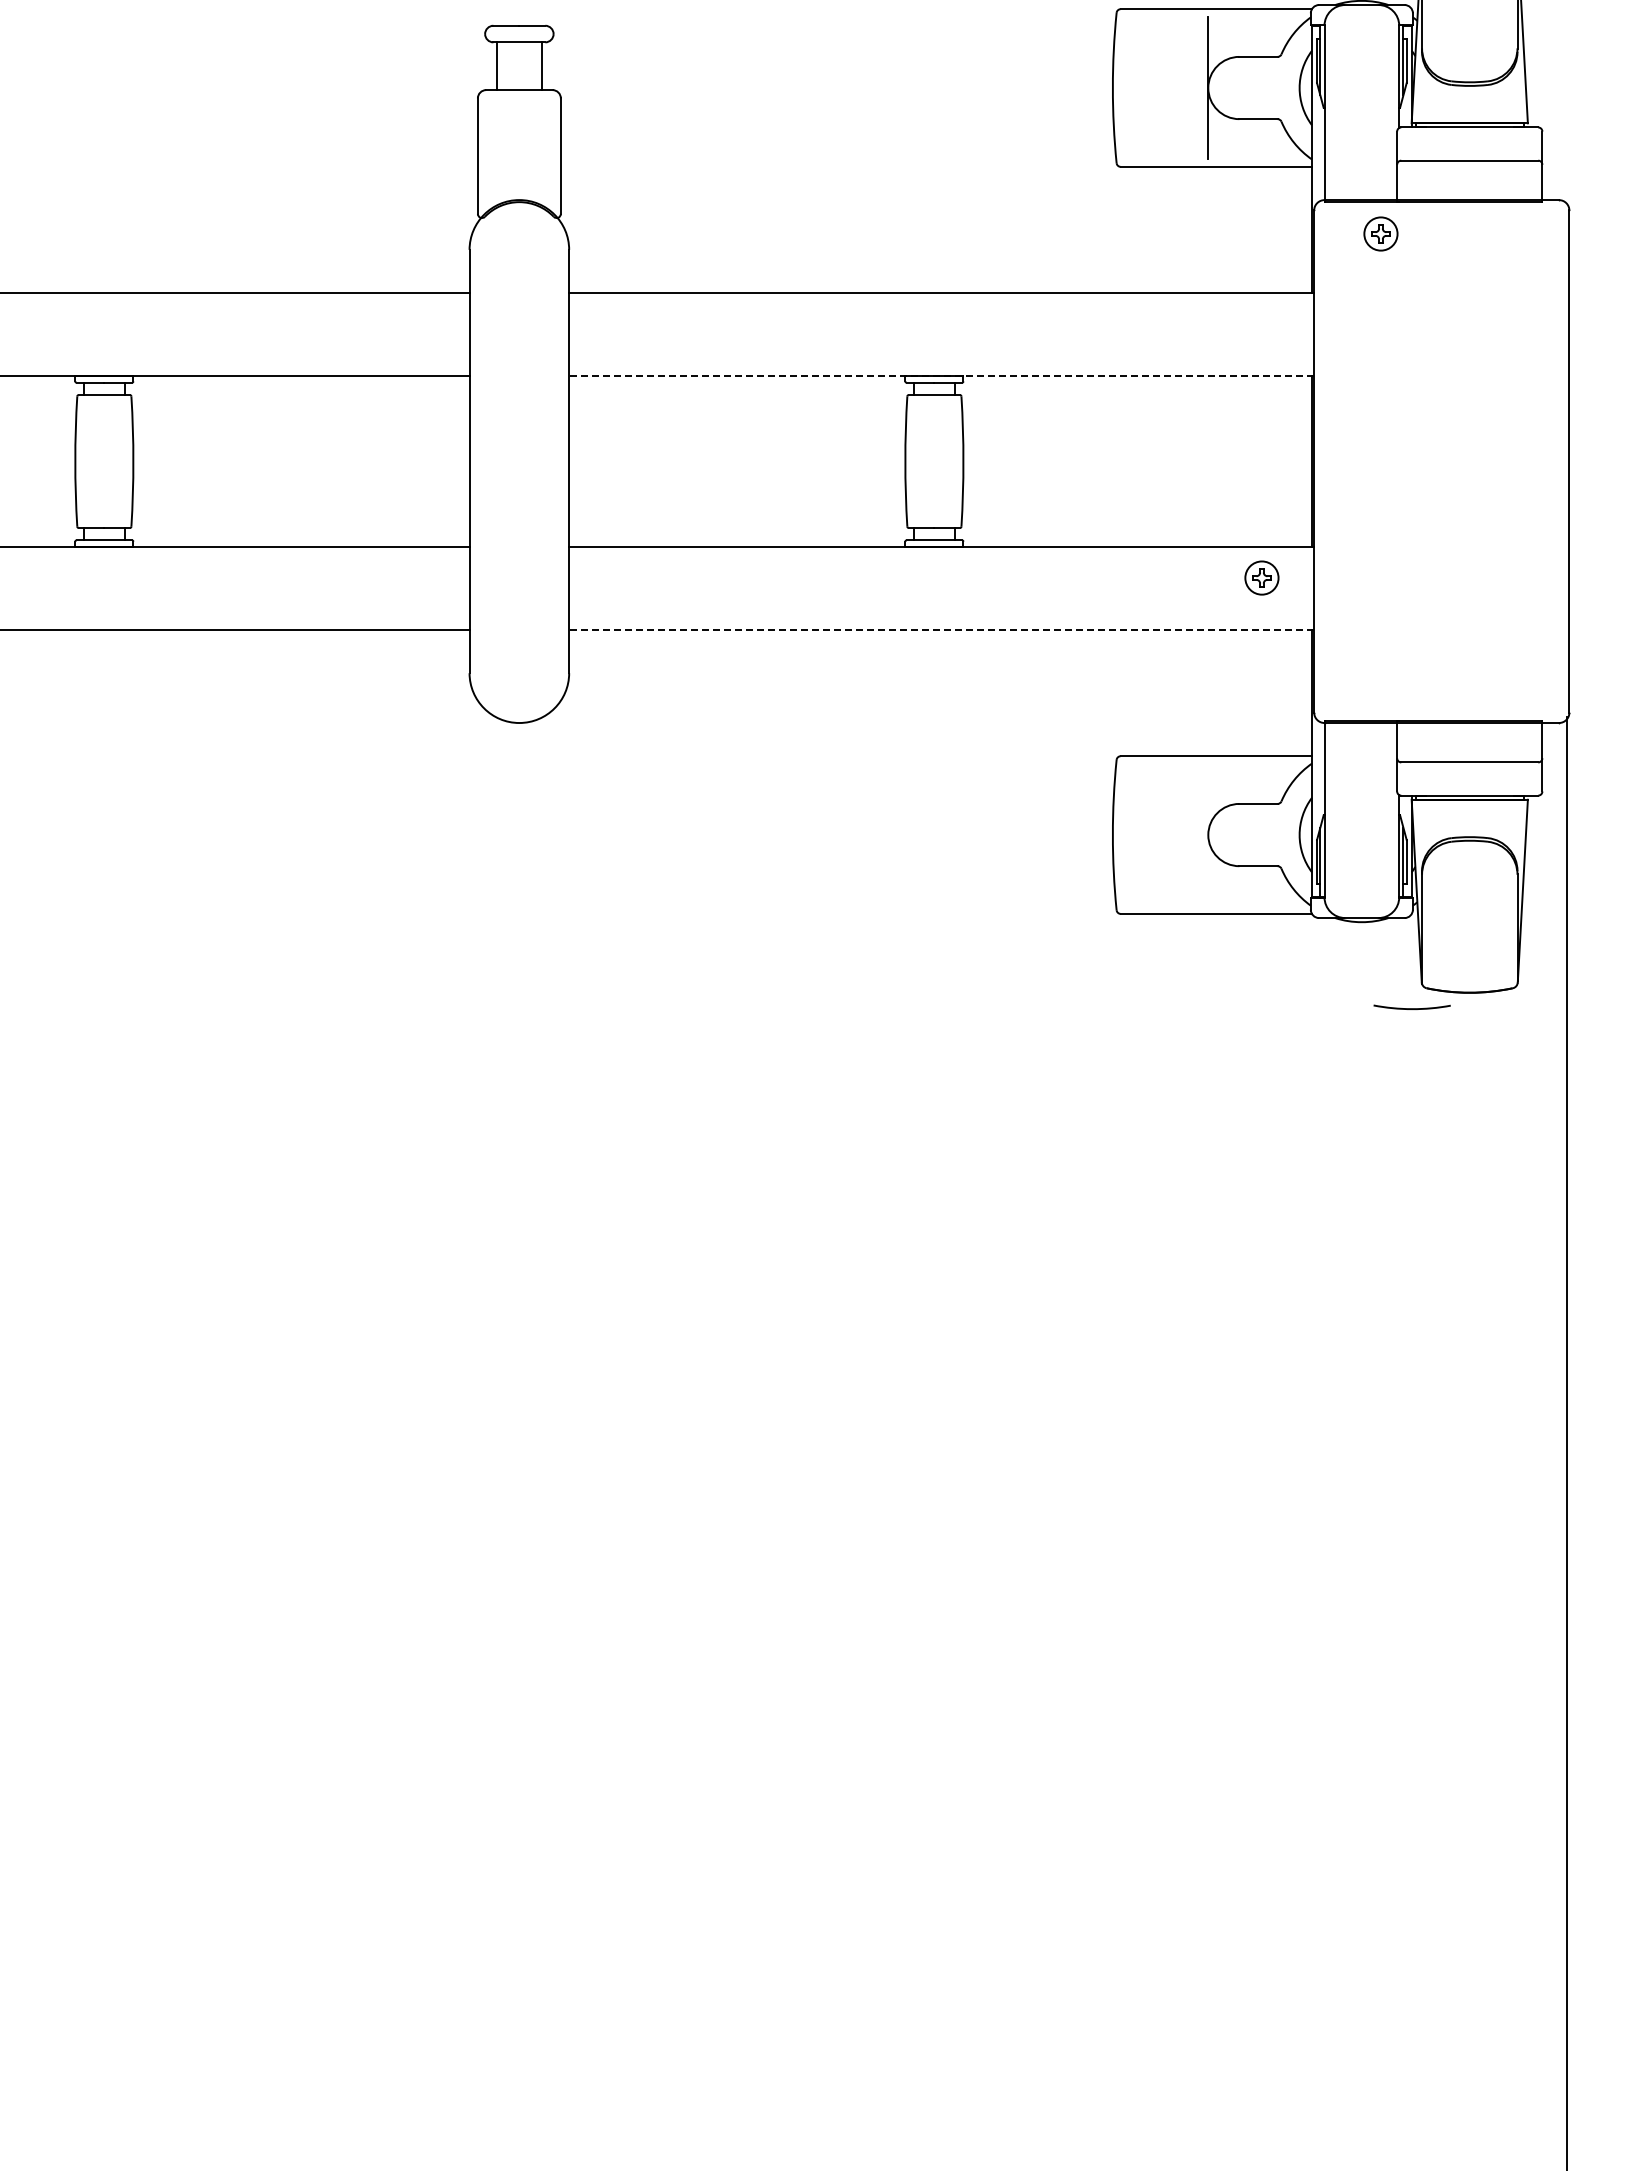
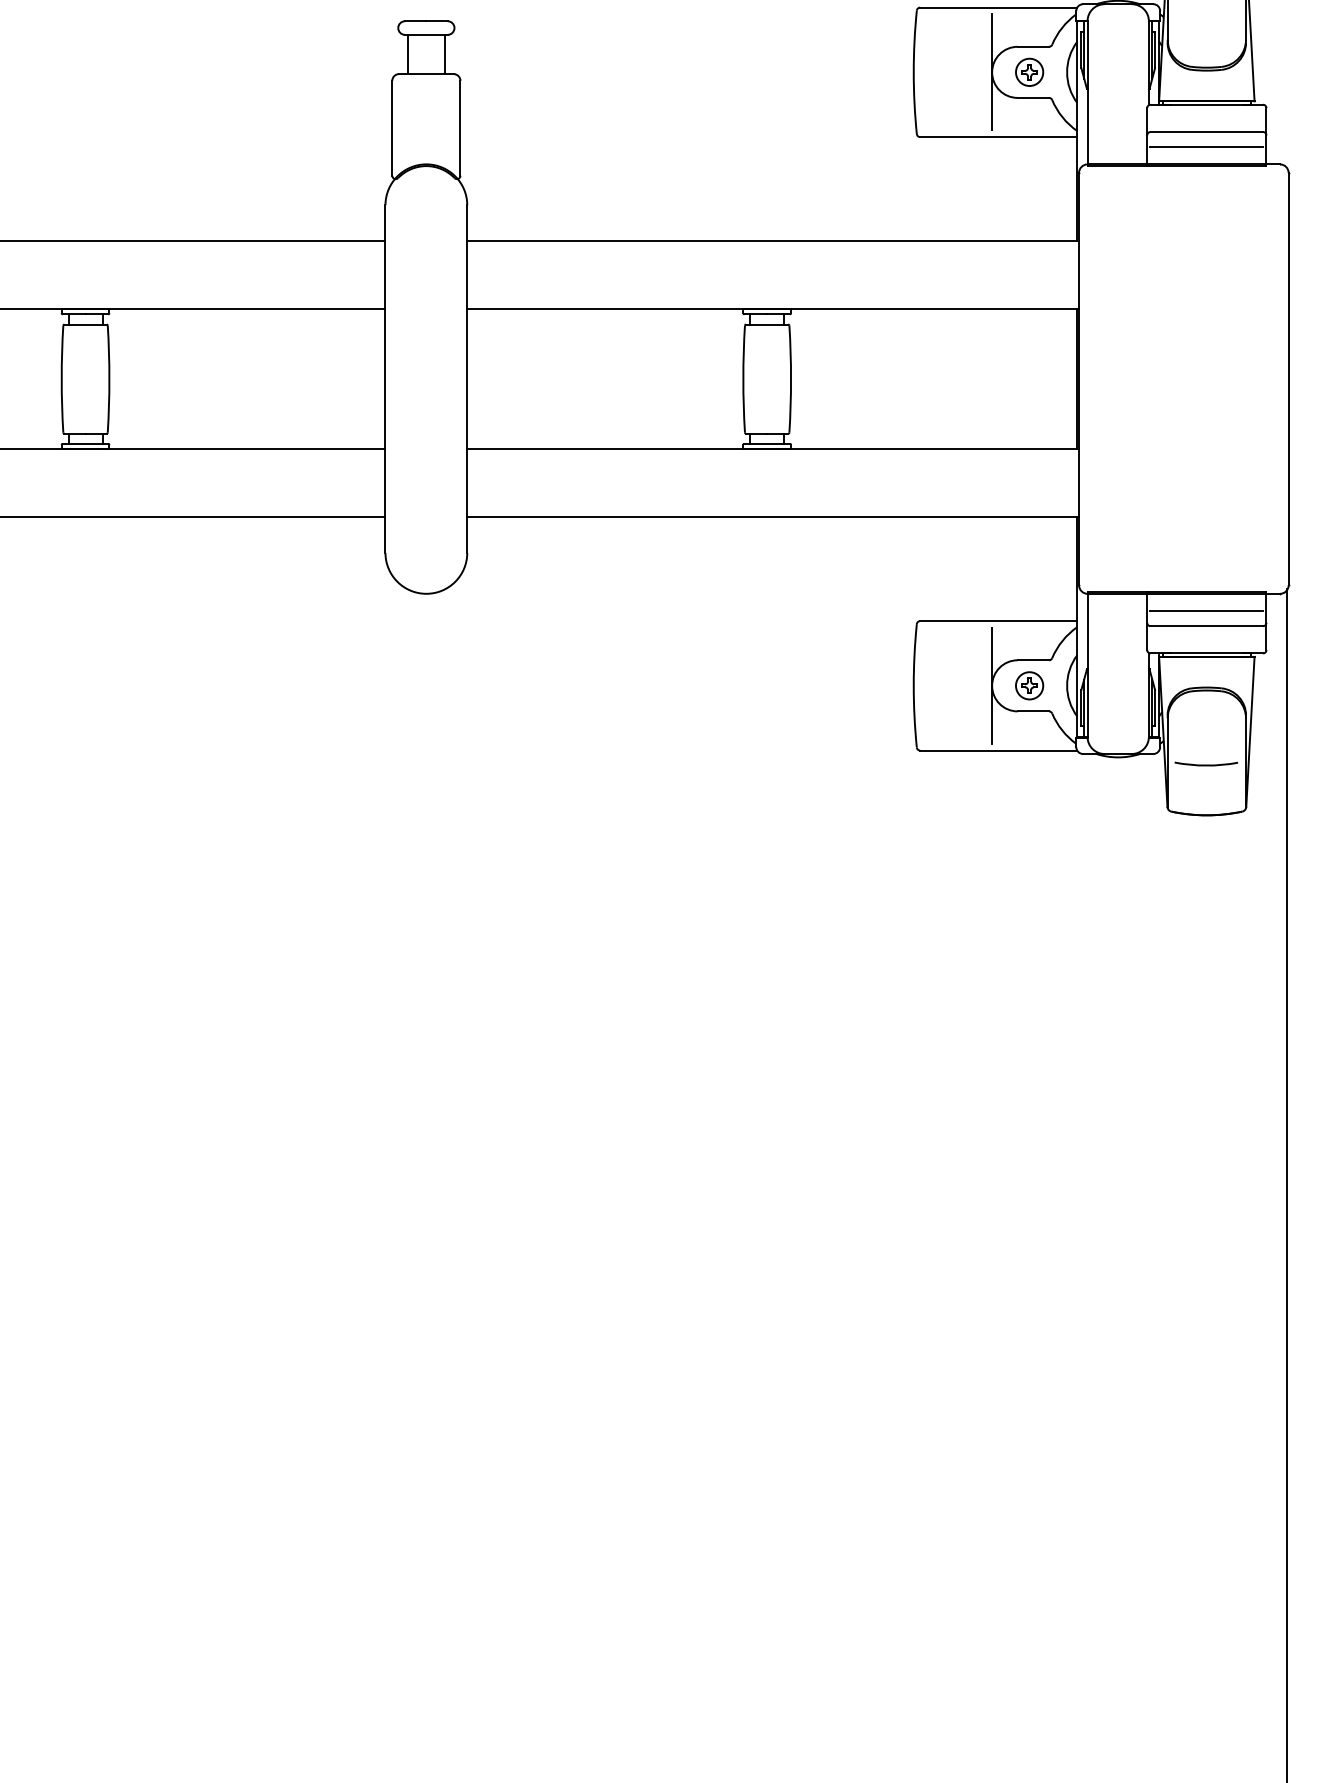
line: (1469, 179) -> (1206, 147), added
part: (1380, 233) -> (1029, 71), moved
line: (941, 376) -> (773, 309), dashed -> solid
part: (1261, 577) -> (1029, 685), moved
line: (941, 629) -> (773, 517), dashed -> solid
line: (1469, 743) -> (1206, 610), added
line: (1208, 834) -> (992, 685), added
arc: (1411, 1008) -> (1205, 765), moved

